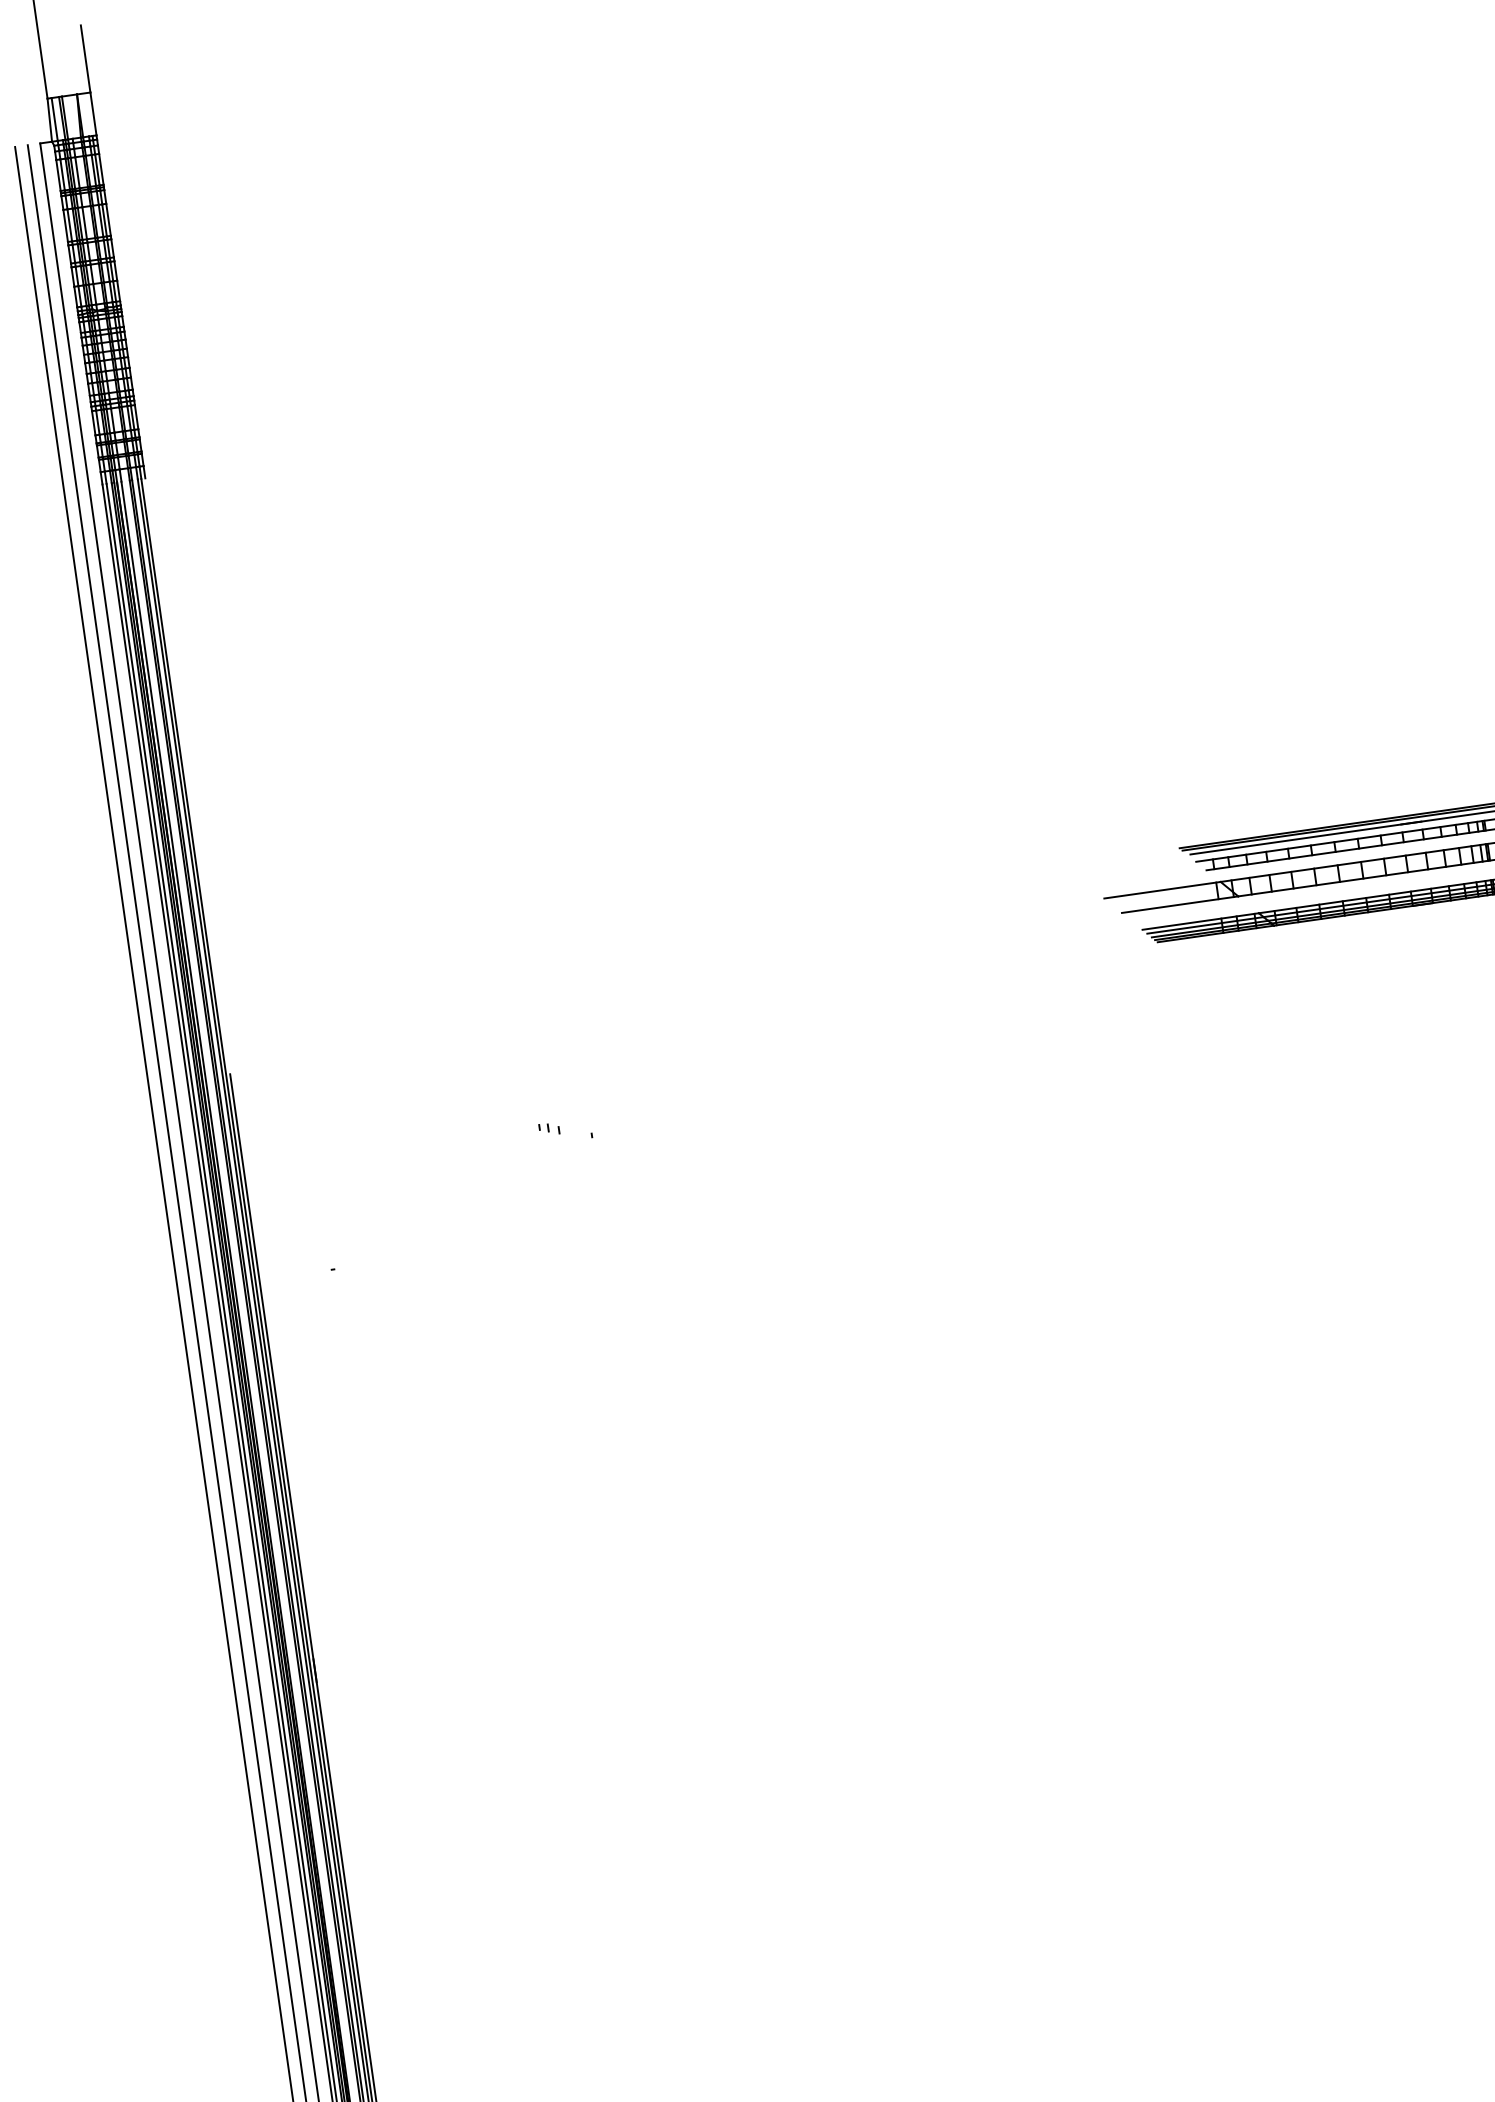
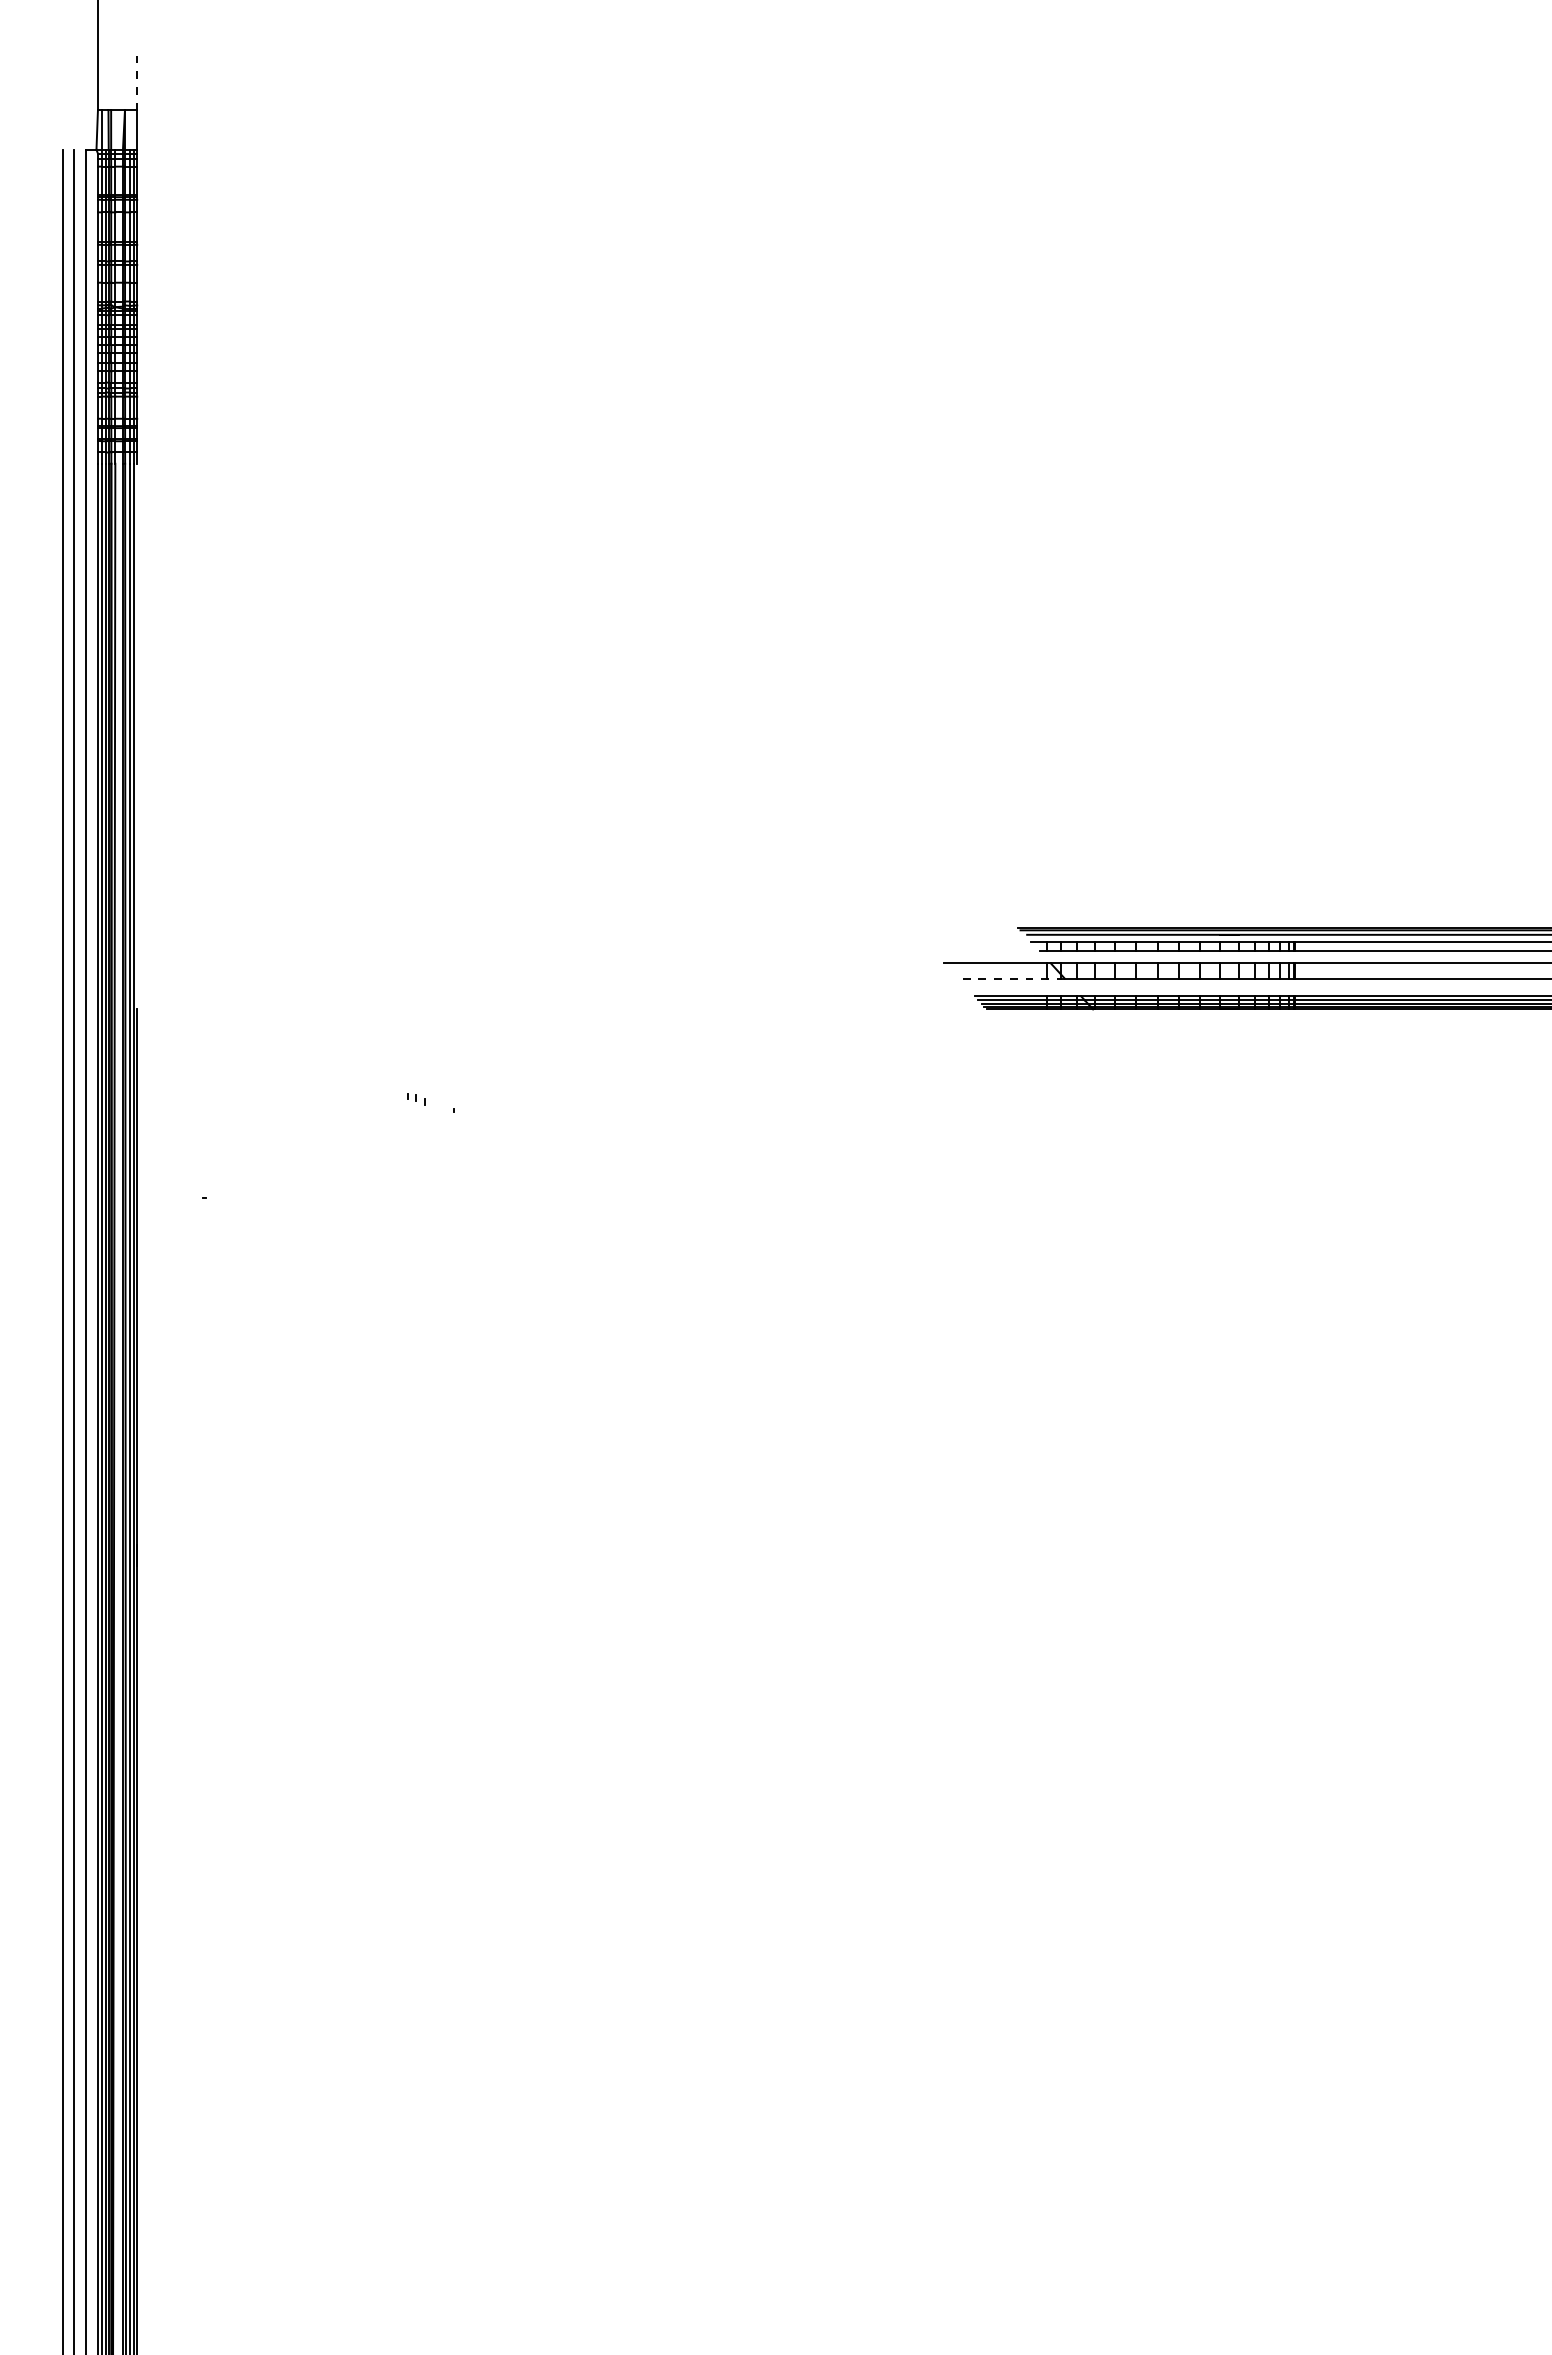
line: (85, 58) -> (137, 79), solid -> dashed
line: (1179, 904) -> (1010, 978), solid -> dashed

